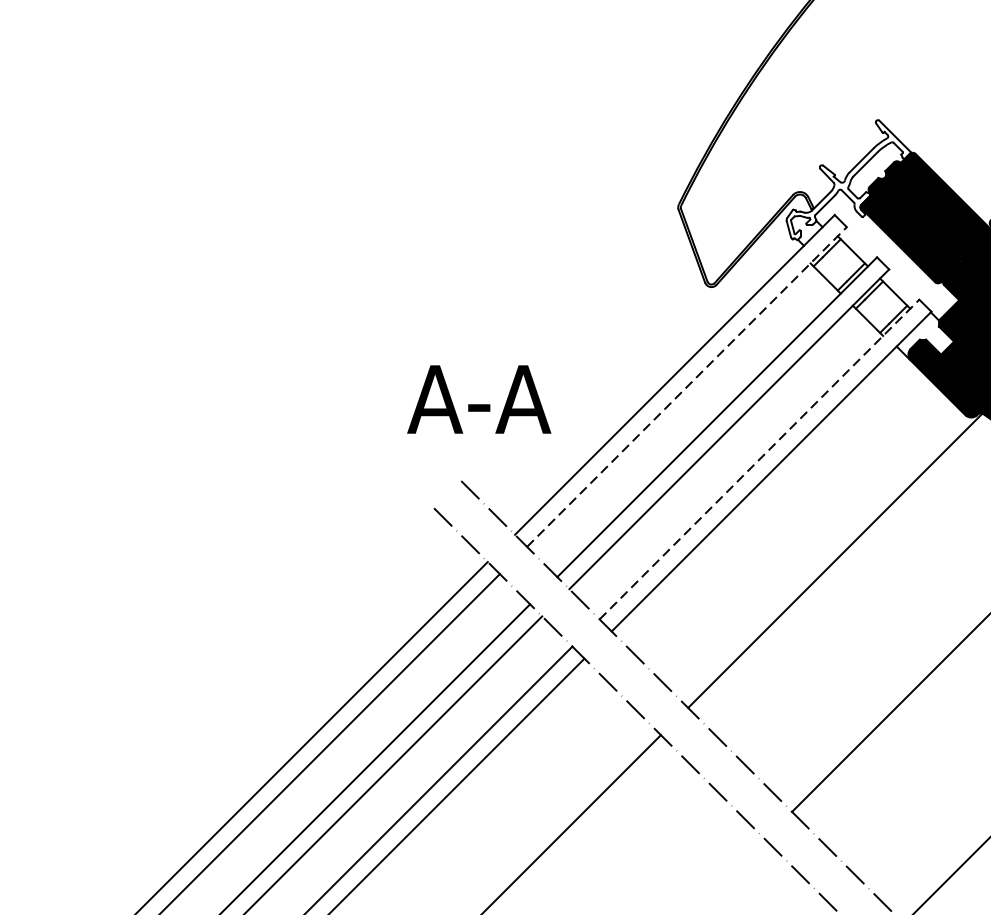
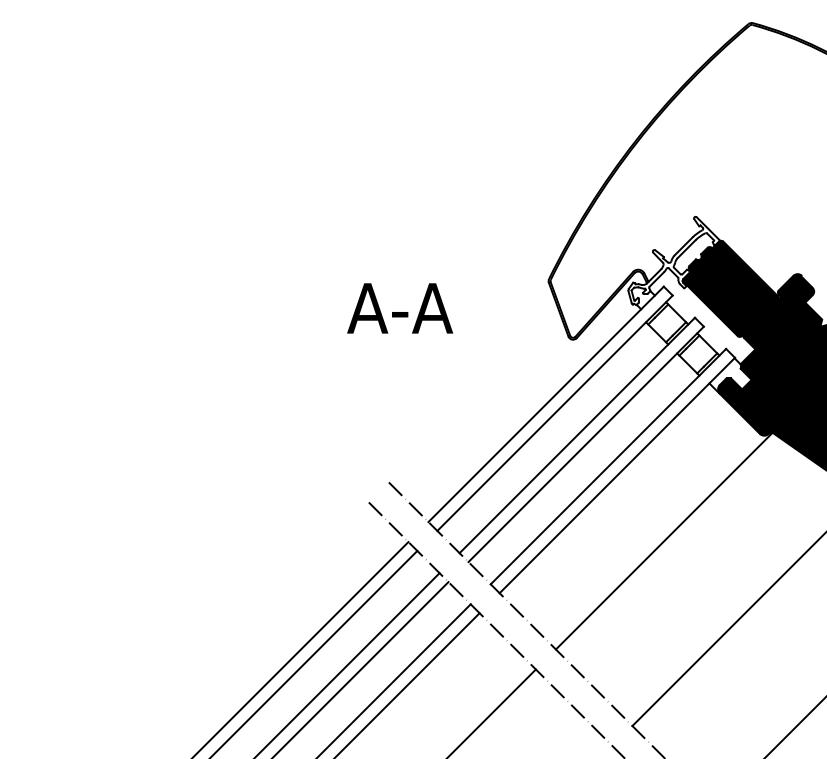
line: (687, 386) -> (555, 412), dashed -> solid
text: (479, 399) -> (400, 308), moved
line: (759, 459) -> (608, 466), dashed -> solid

